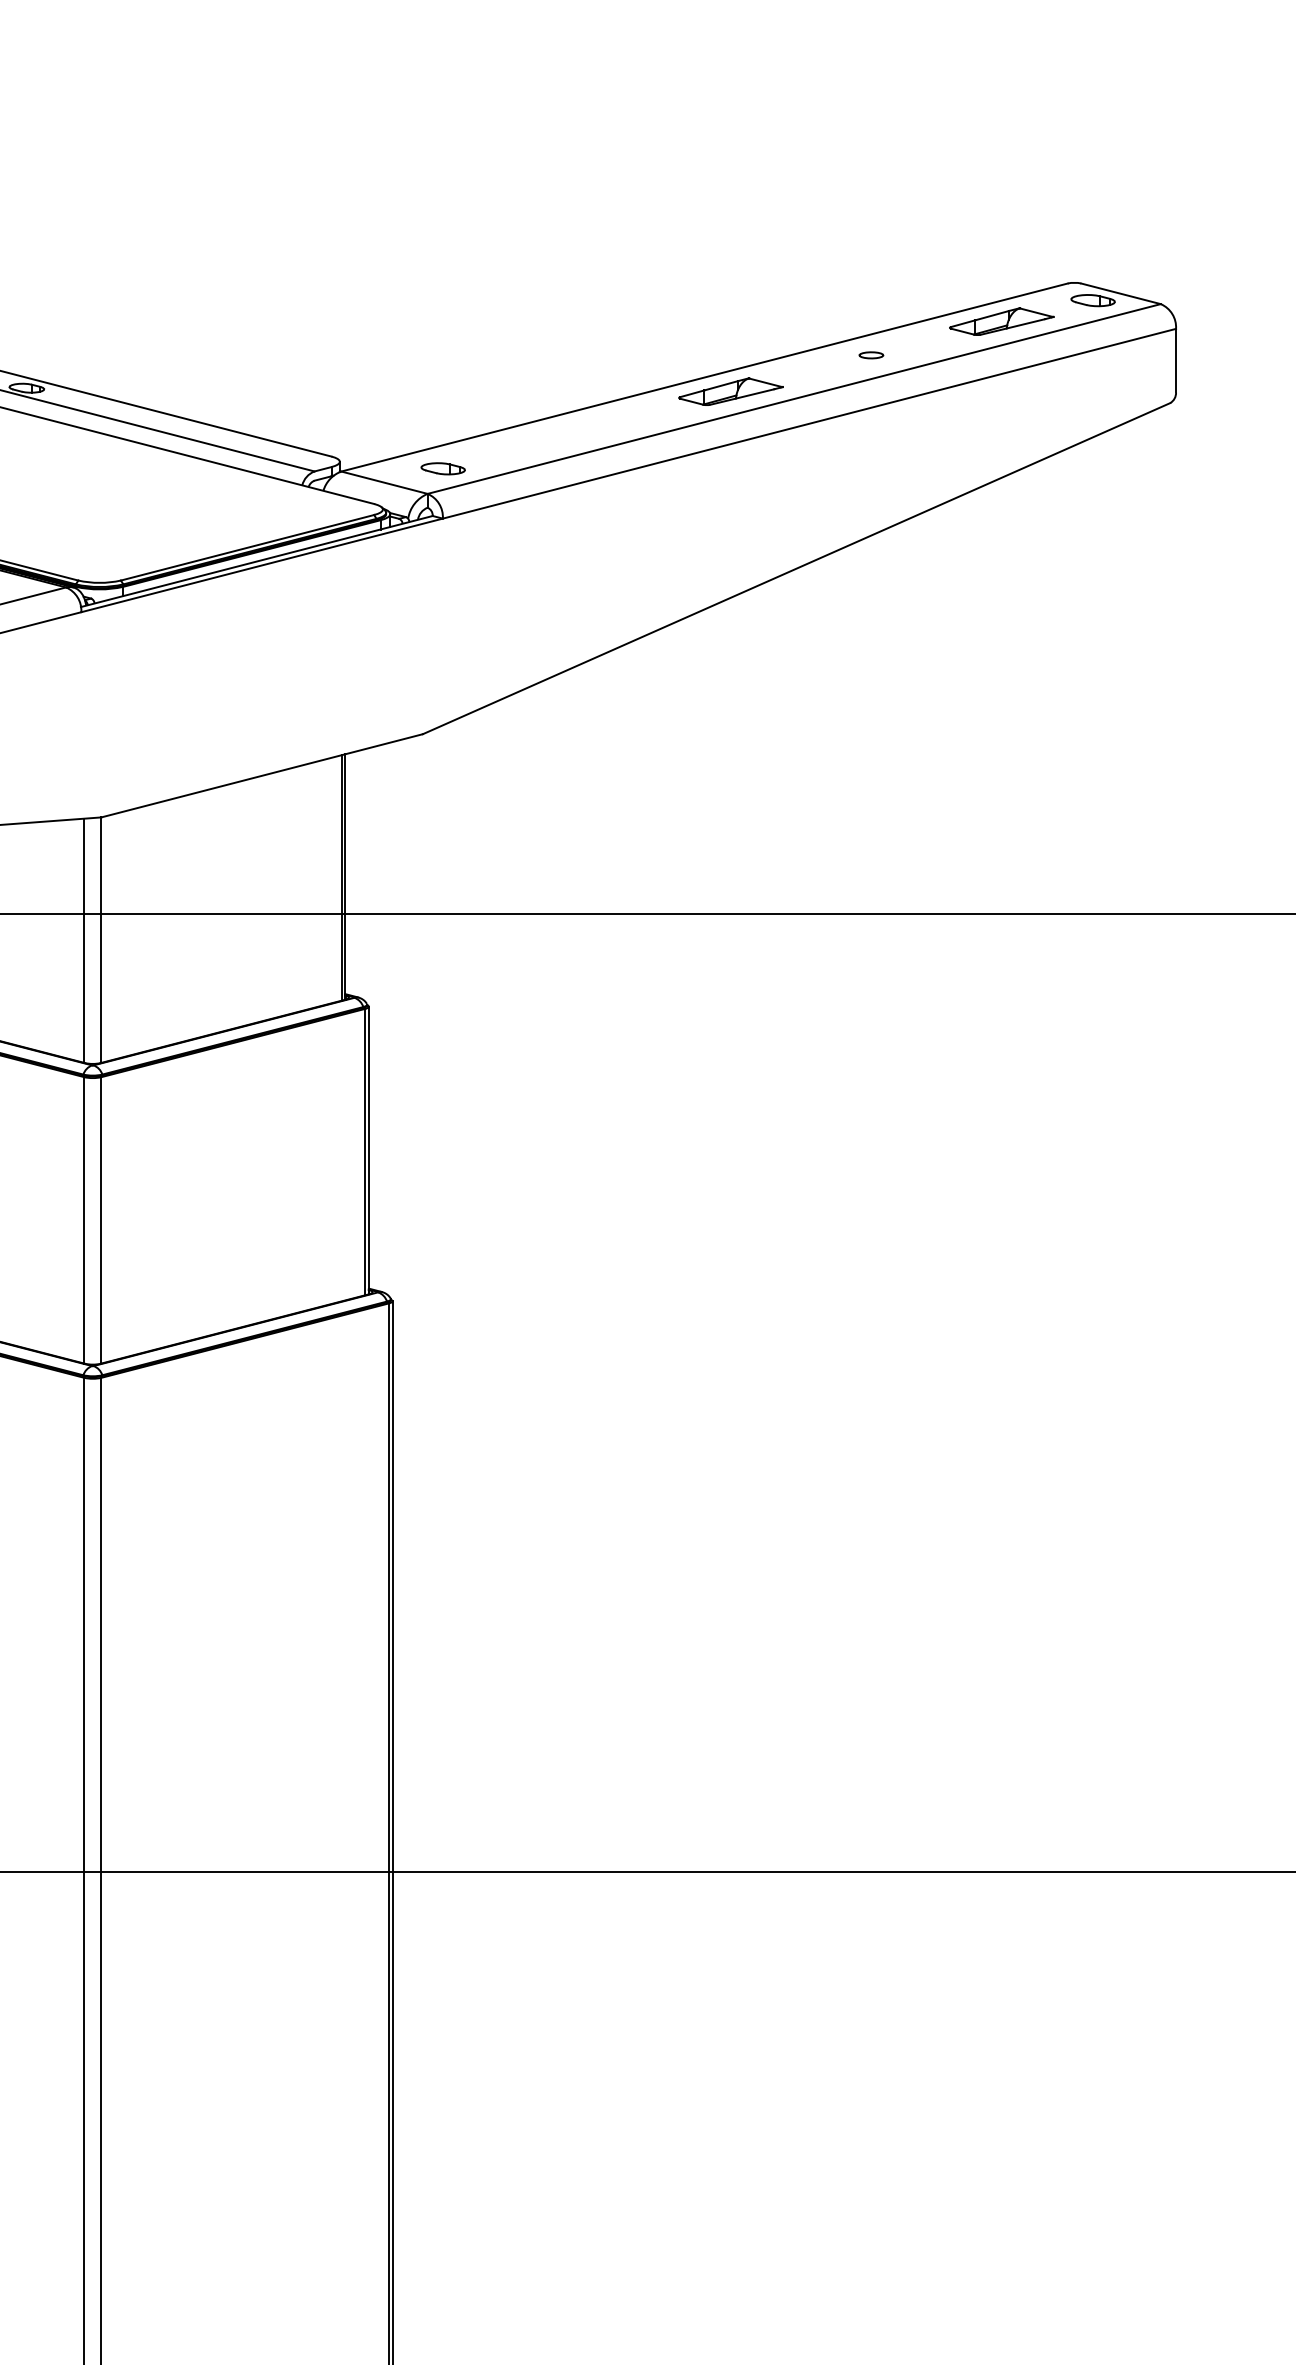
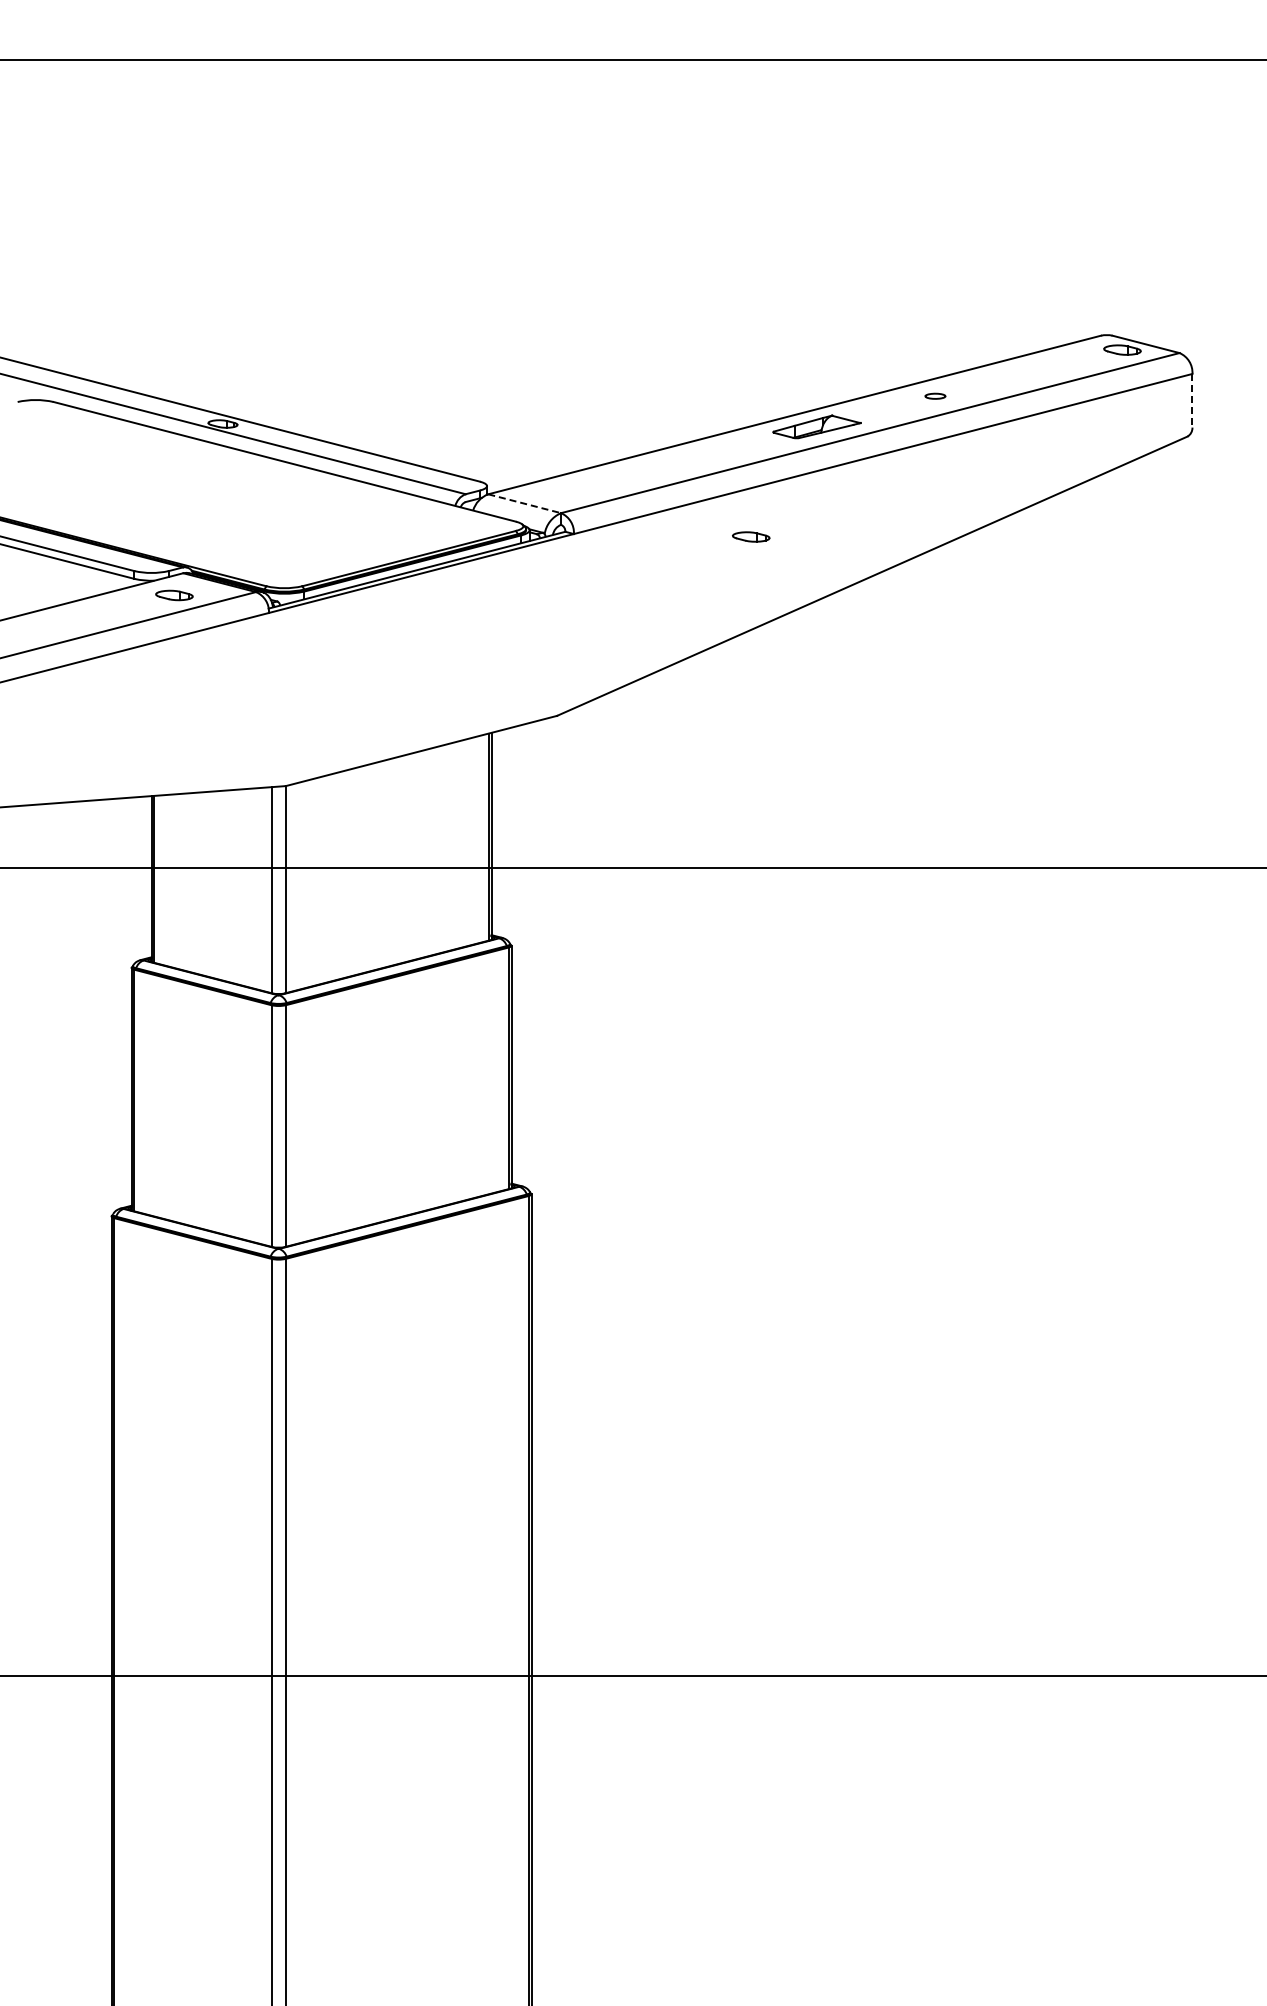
part: (1001, 321) -> (1045, 367), removed
line: (1176, 360) -> (1192, 400), solid -> dashed
part: (443, 468) -> (751, 536), moved
line: (384, 482) -> (524, 503), solid -> dashed

